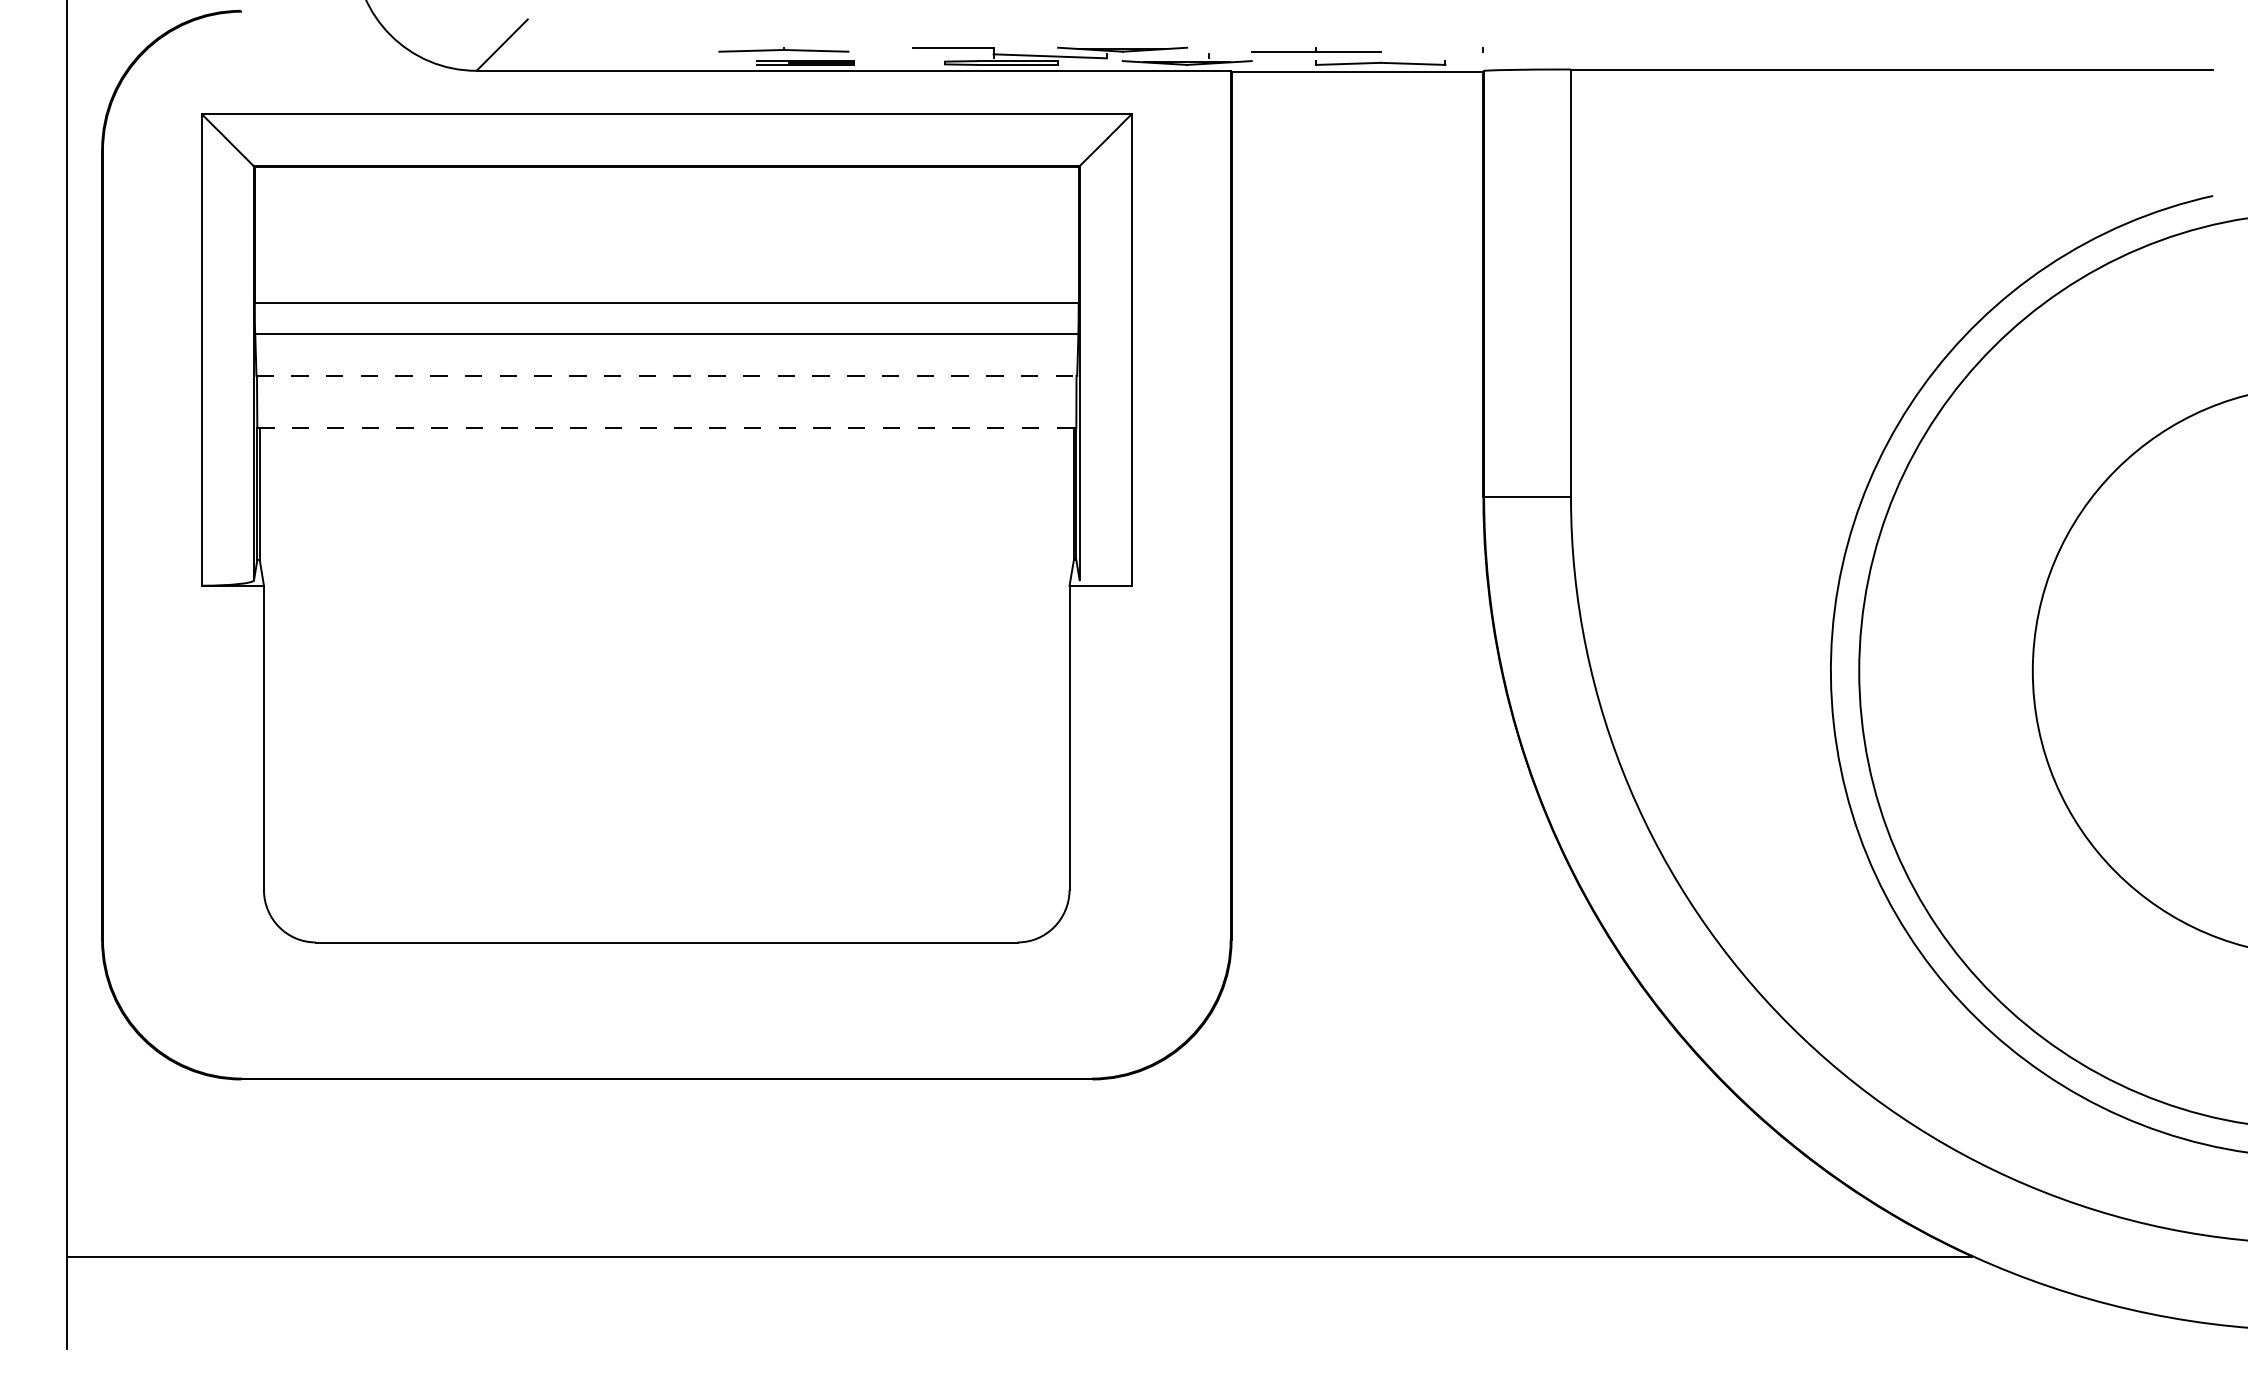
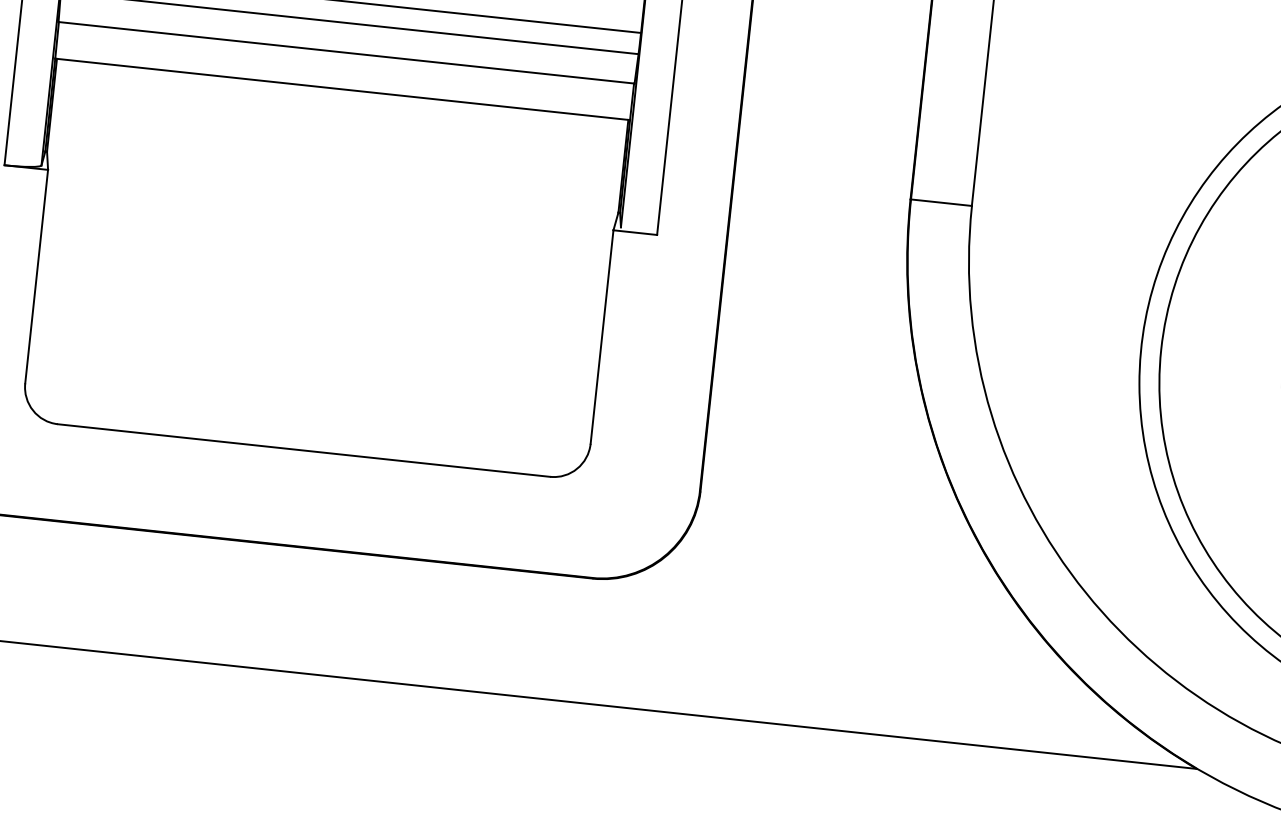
line: (667, 375) -> (347, 52), dashed -> solid
line: (666, 427) -> (342, 89), dashed -> solid

